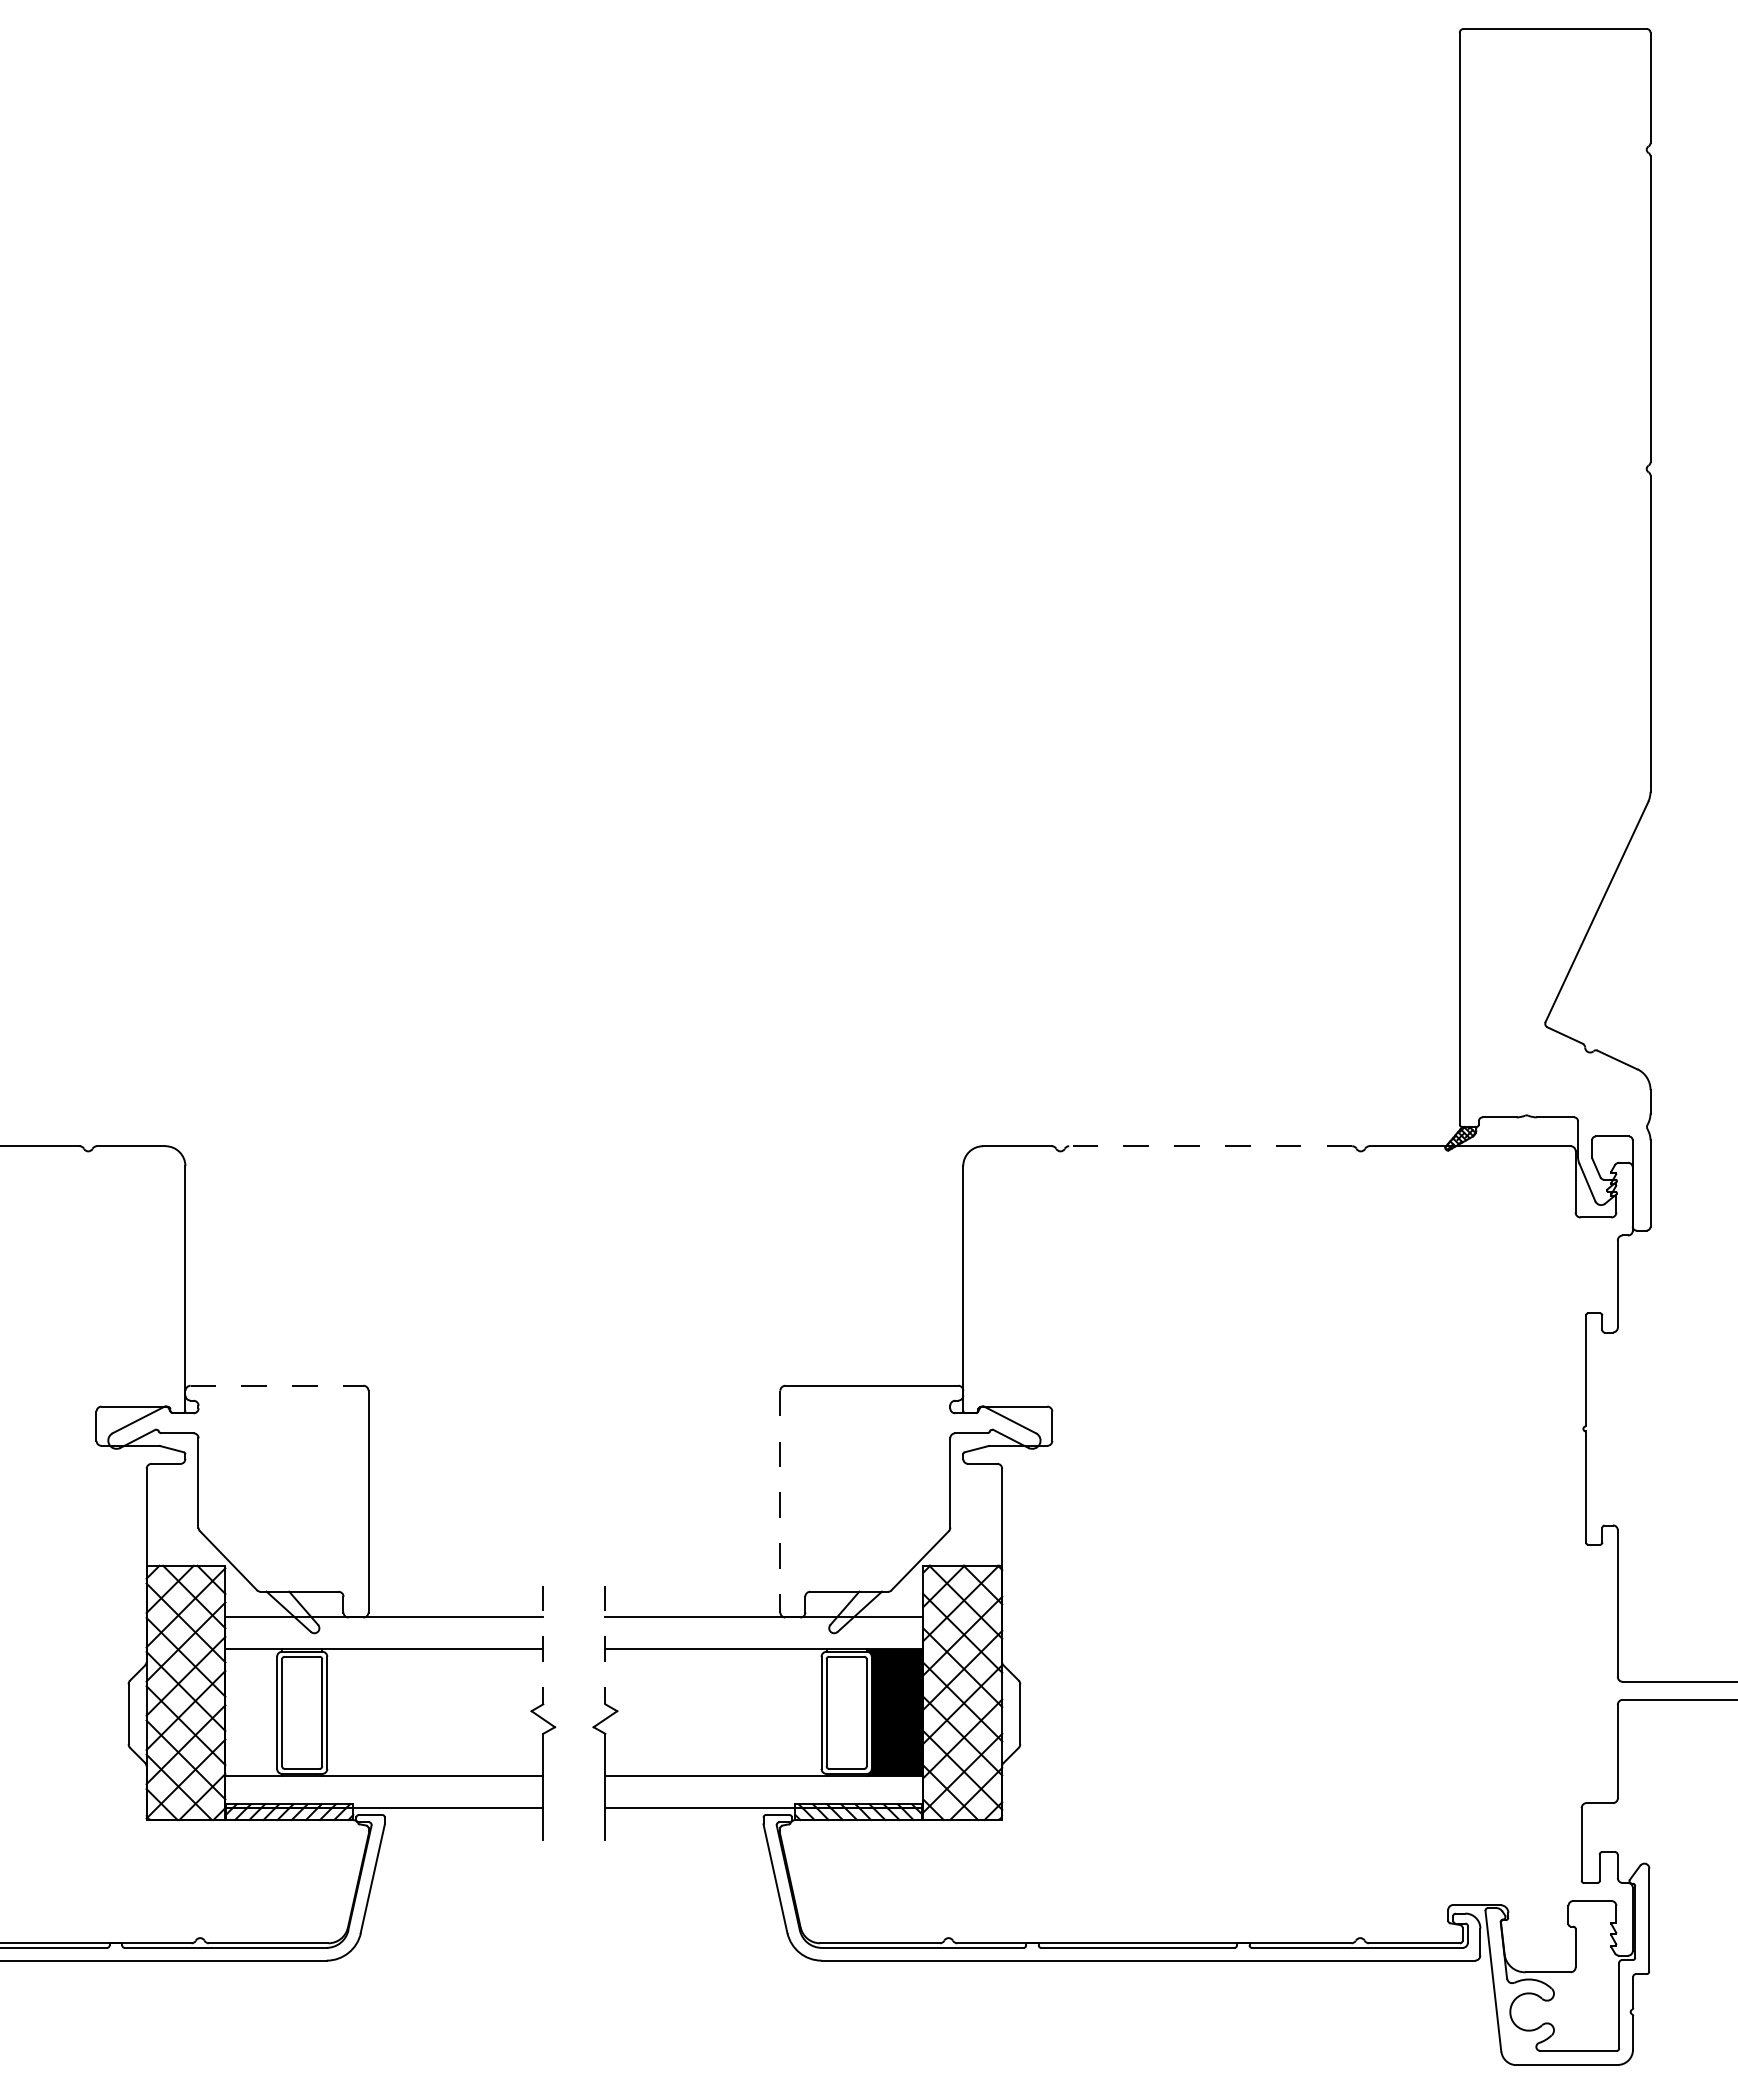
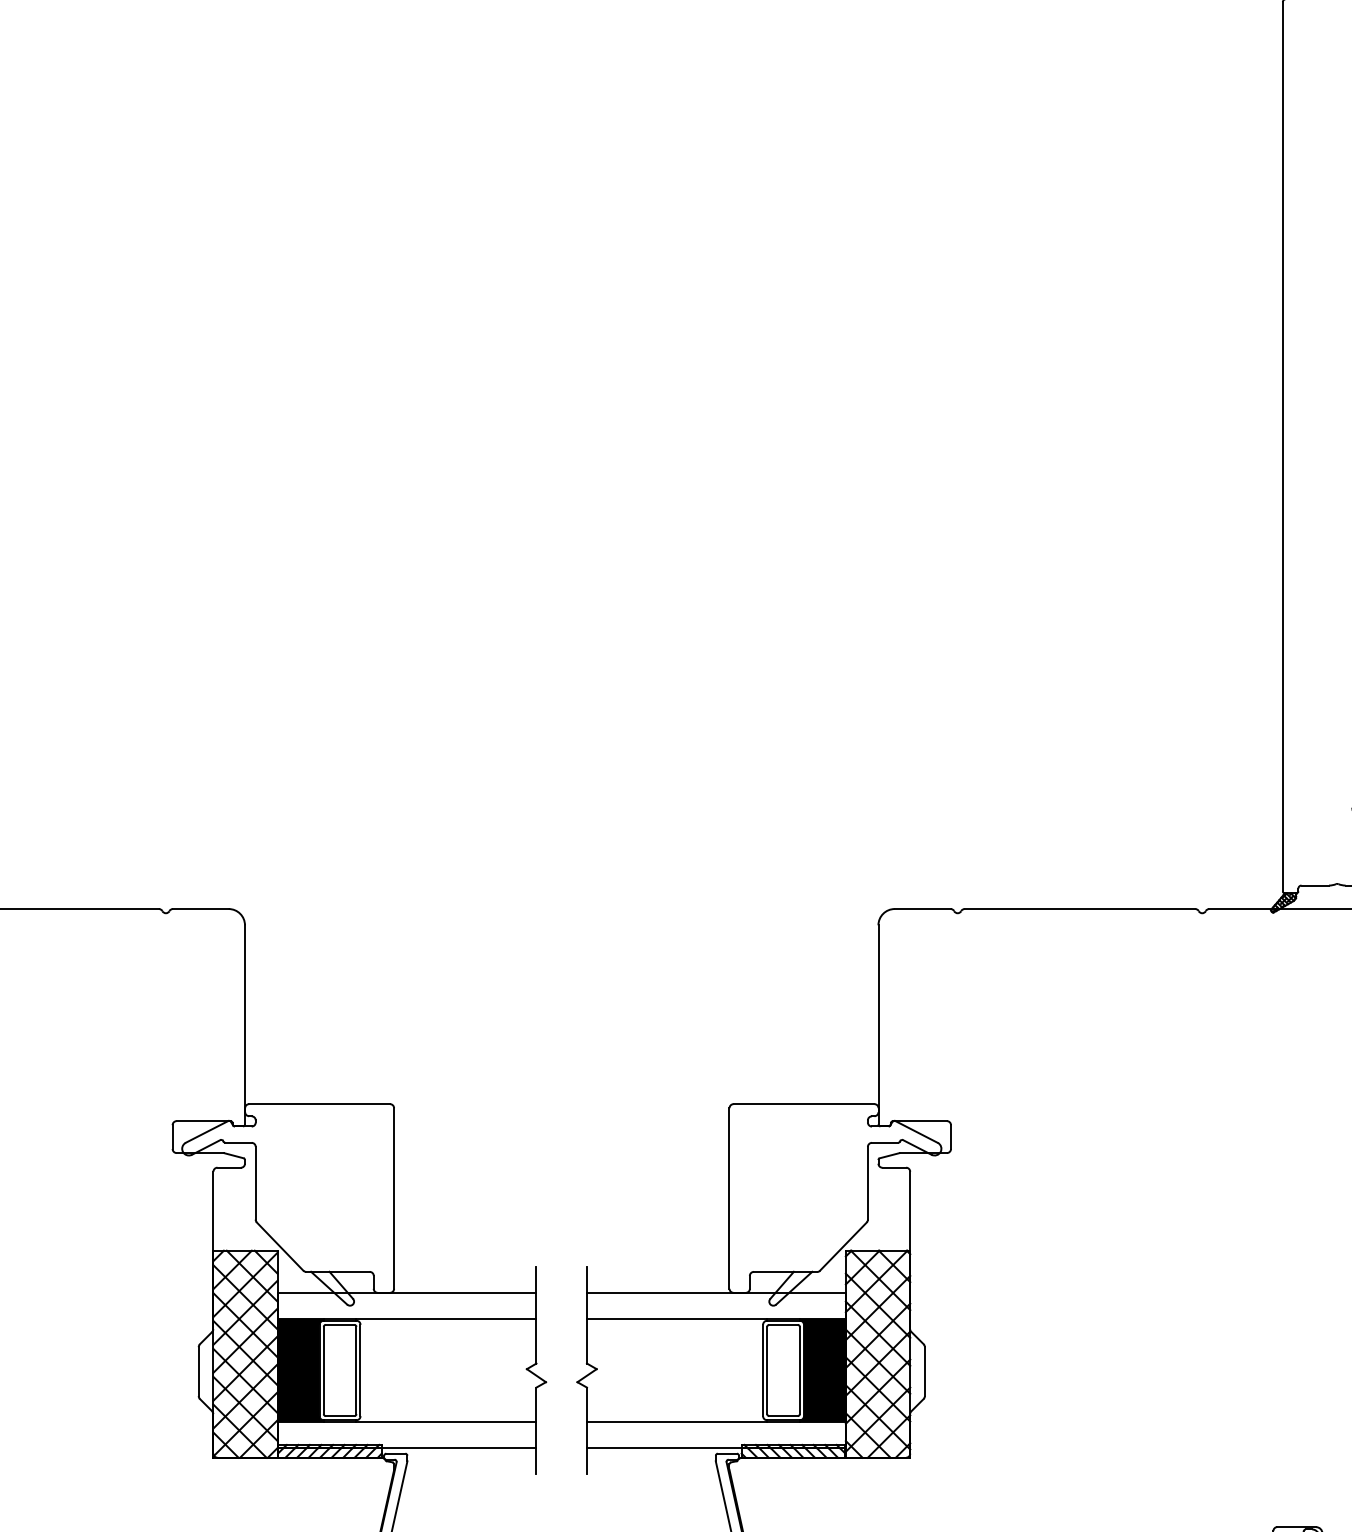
line: (1210, 1146) -> (1079, 909), dashed -> solid
line: (277, 1385) -> (319, 1103), dashed -> solid
line: (780, 1501) -> (729, 1198), dashed -> solid
line: (543, 1645) -> (536, 1315), dashed -> solid
line: (605, 1645) -> (587, 1315), dashed -> solid
fill: (253, 1712) -> (300, 1370), added

